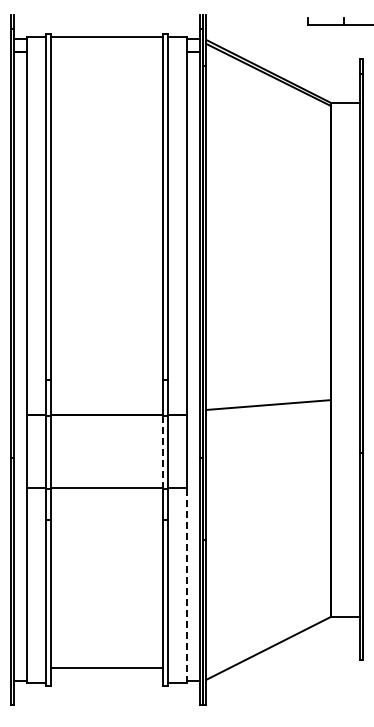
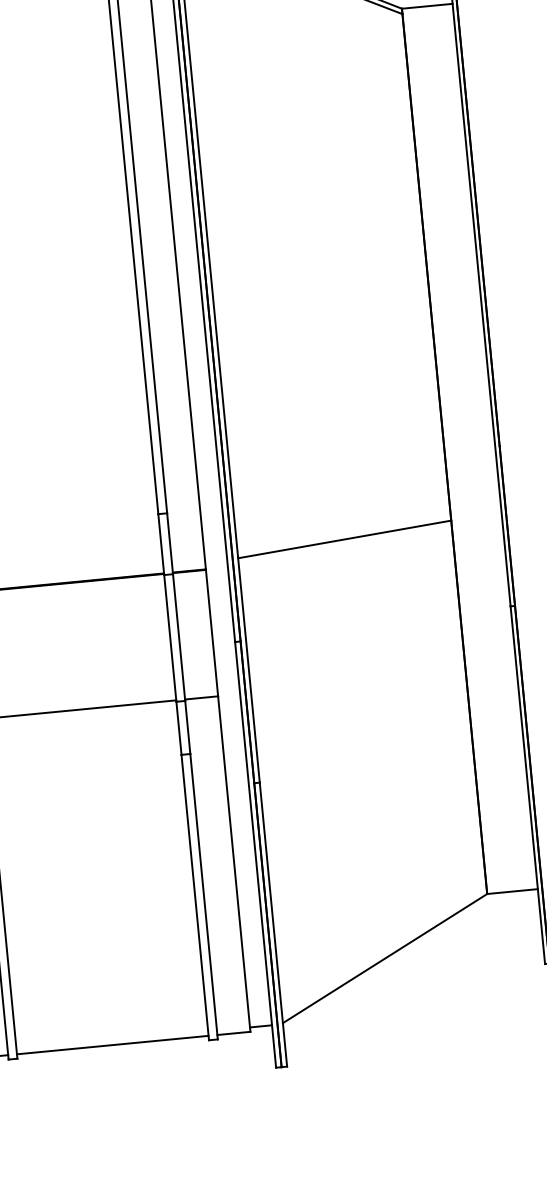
line: (162, 452) -> (169, 638), dashed -> solid
line: (187, 585) -> (235, 863), dashed -> solid
line: (106, 668) -> (111, 1045), moved

